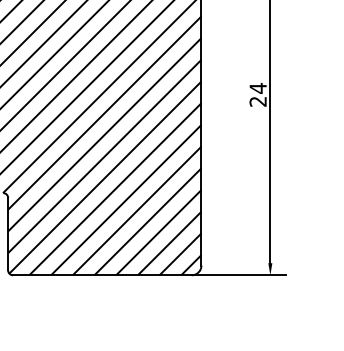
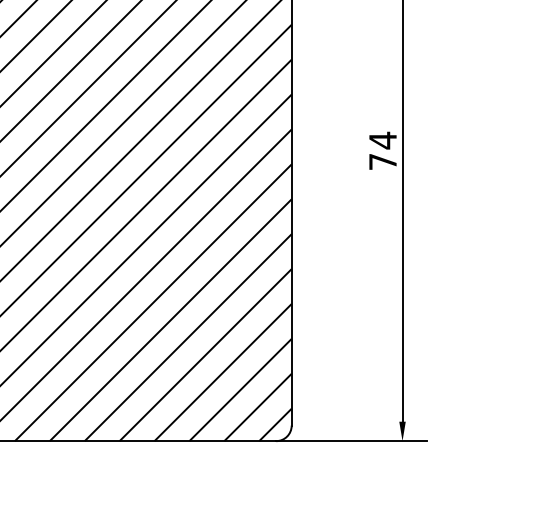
text: (257, 101) -> (381, 161), 24 -> 74

